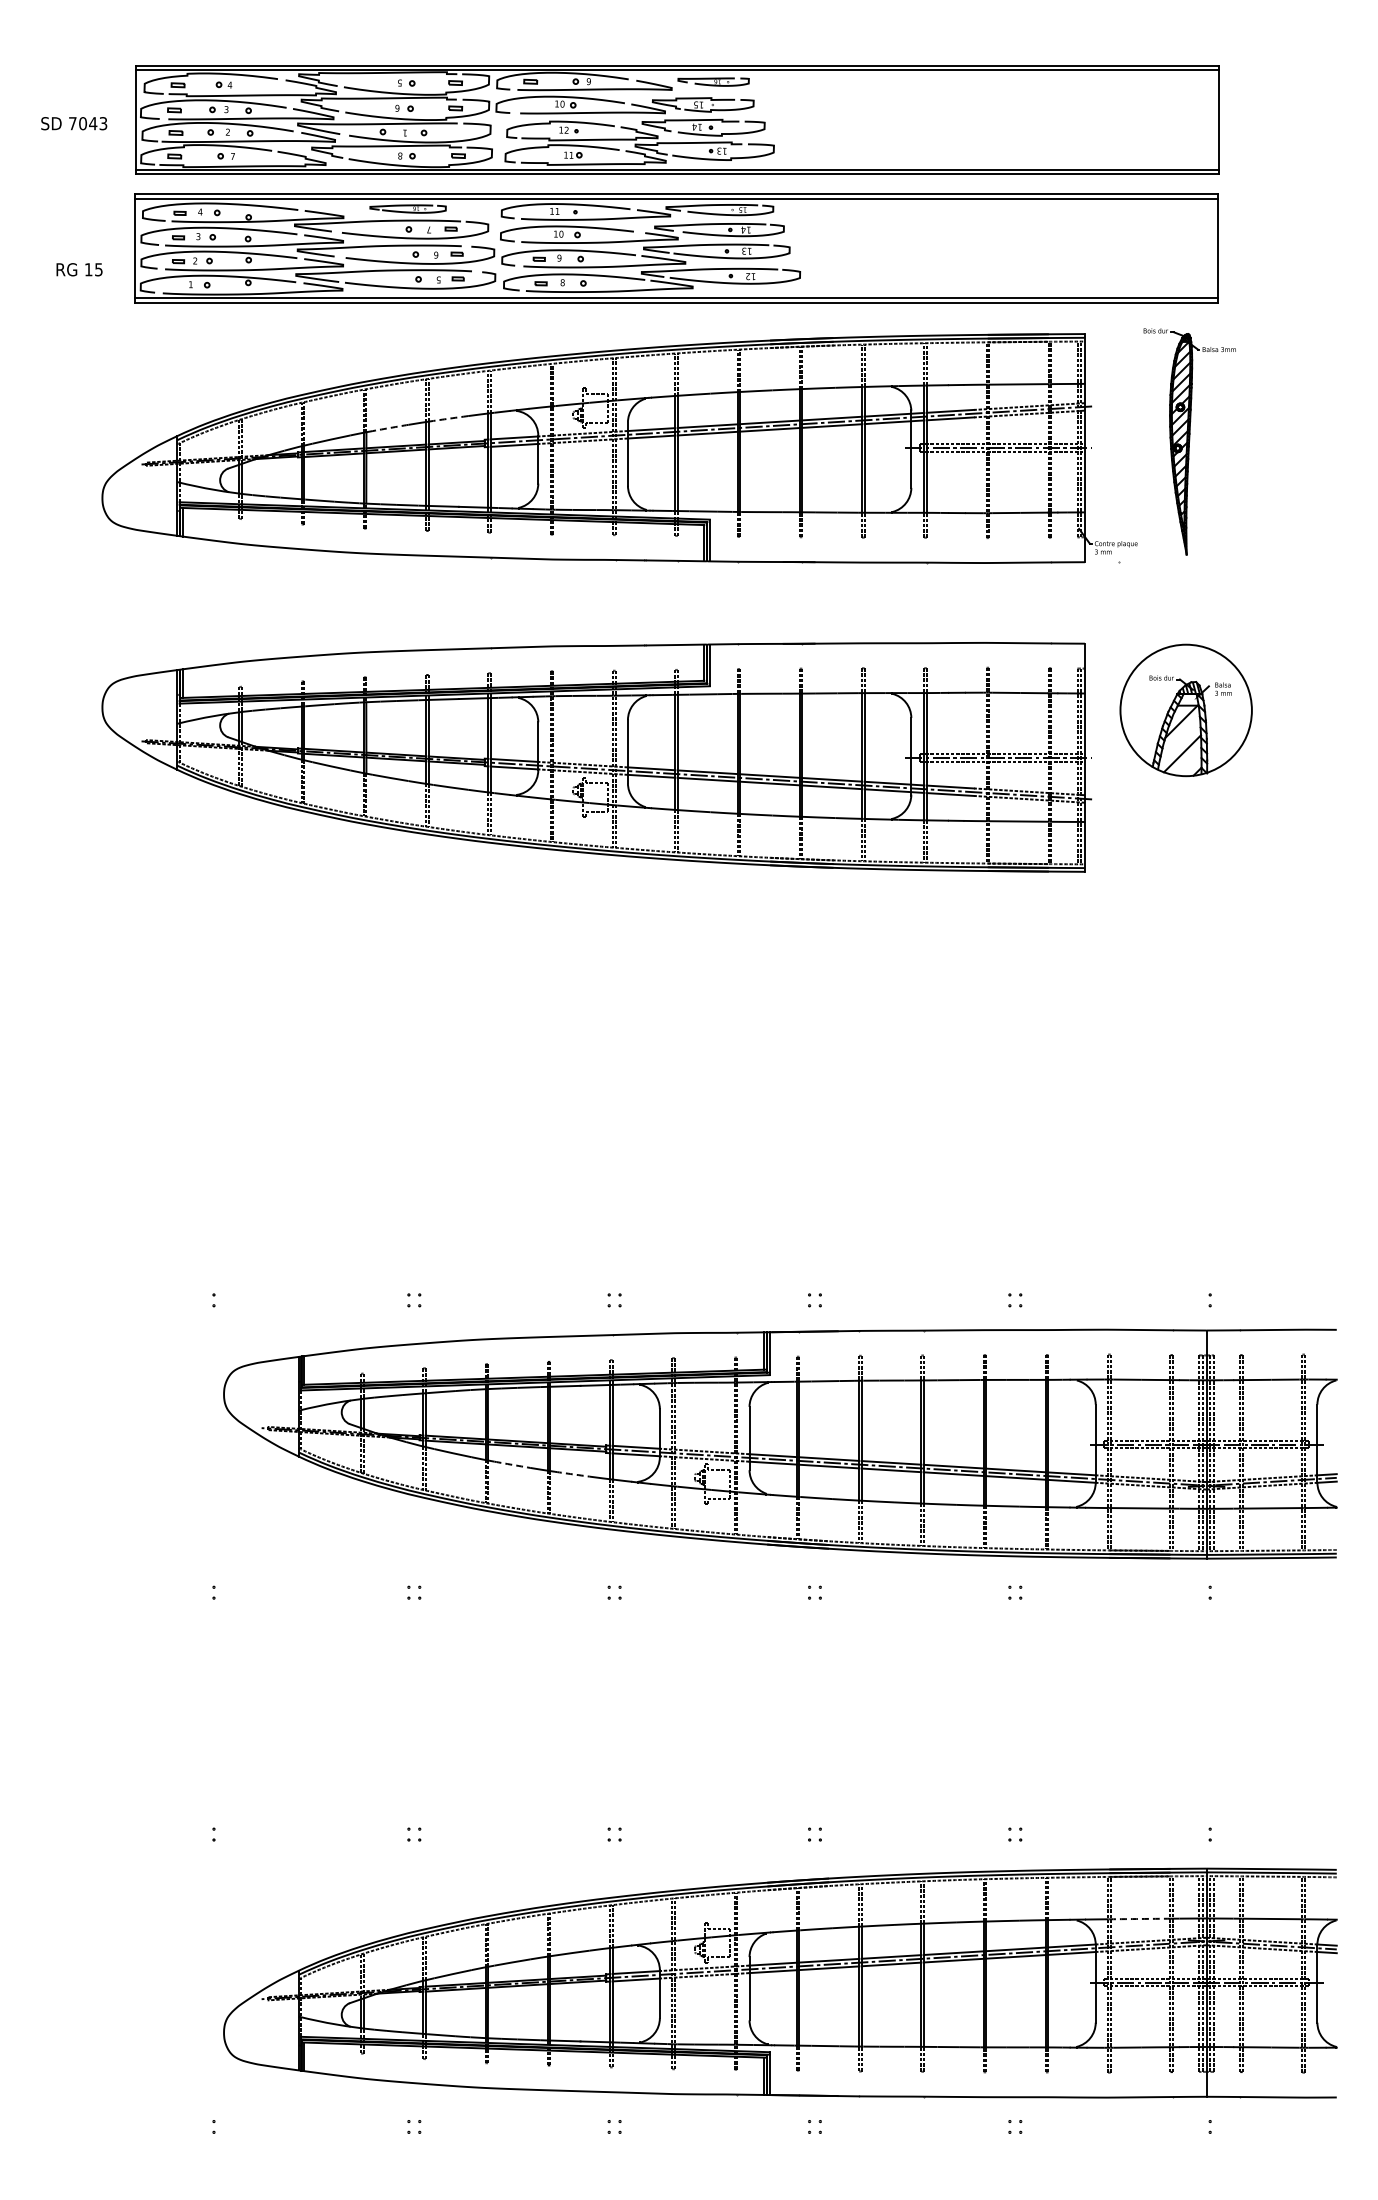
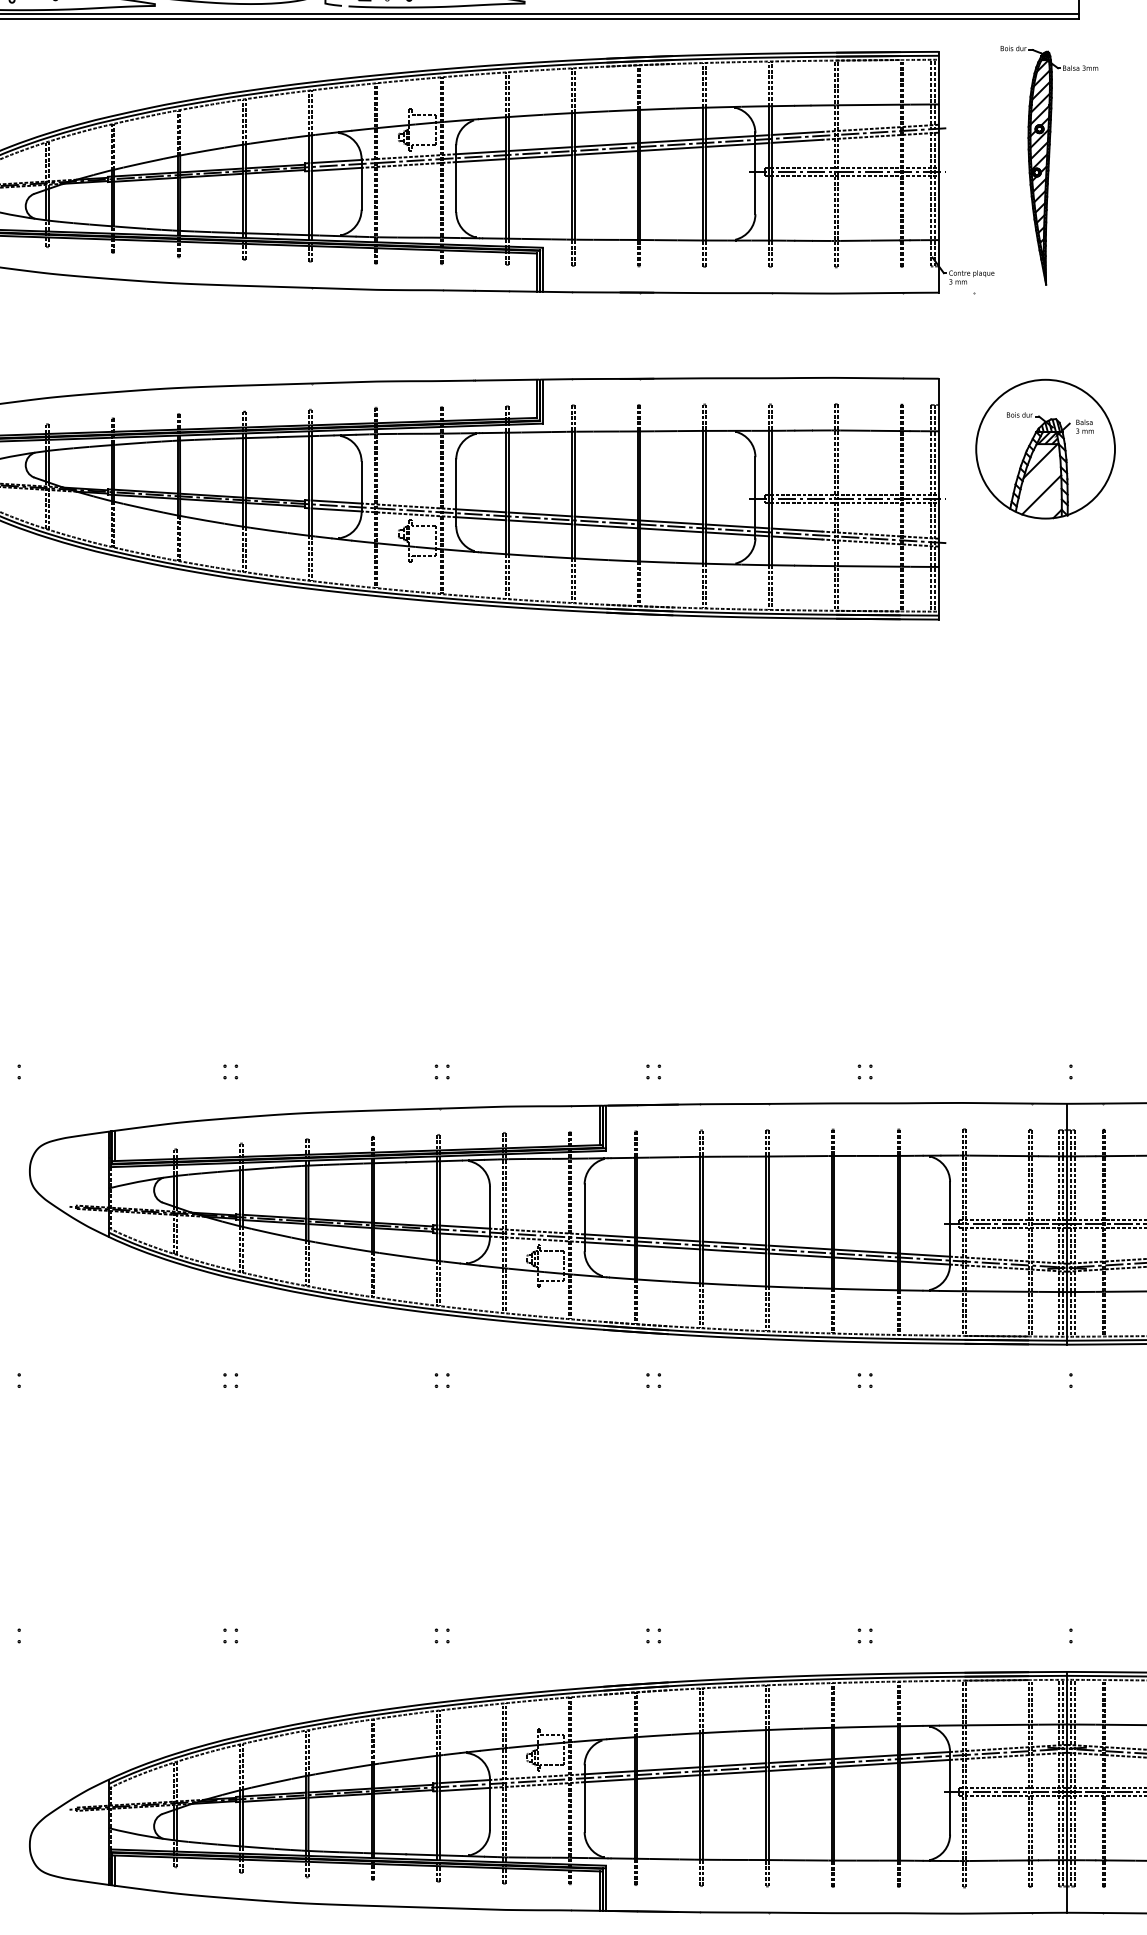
arc: (450, 418) -> (268, 140), dashed -> solid
arc: (390, 427) -> (205, 150), dashed -> solid
hatch: (1188, 699) -> (1048, 437), added
arc: (512, 1464) -> (334, 1245), dashed -> solid
arc: (572, 1474) -> (397, 1255), dashed -> solid
arc: (1140, 1918) -> (997, 1724), dashed -> solid

